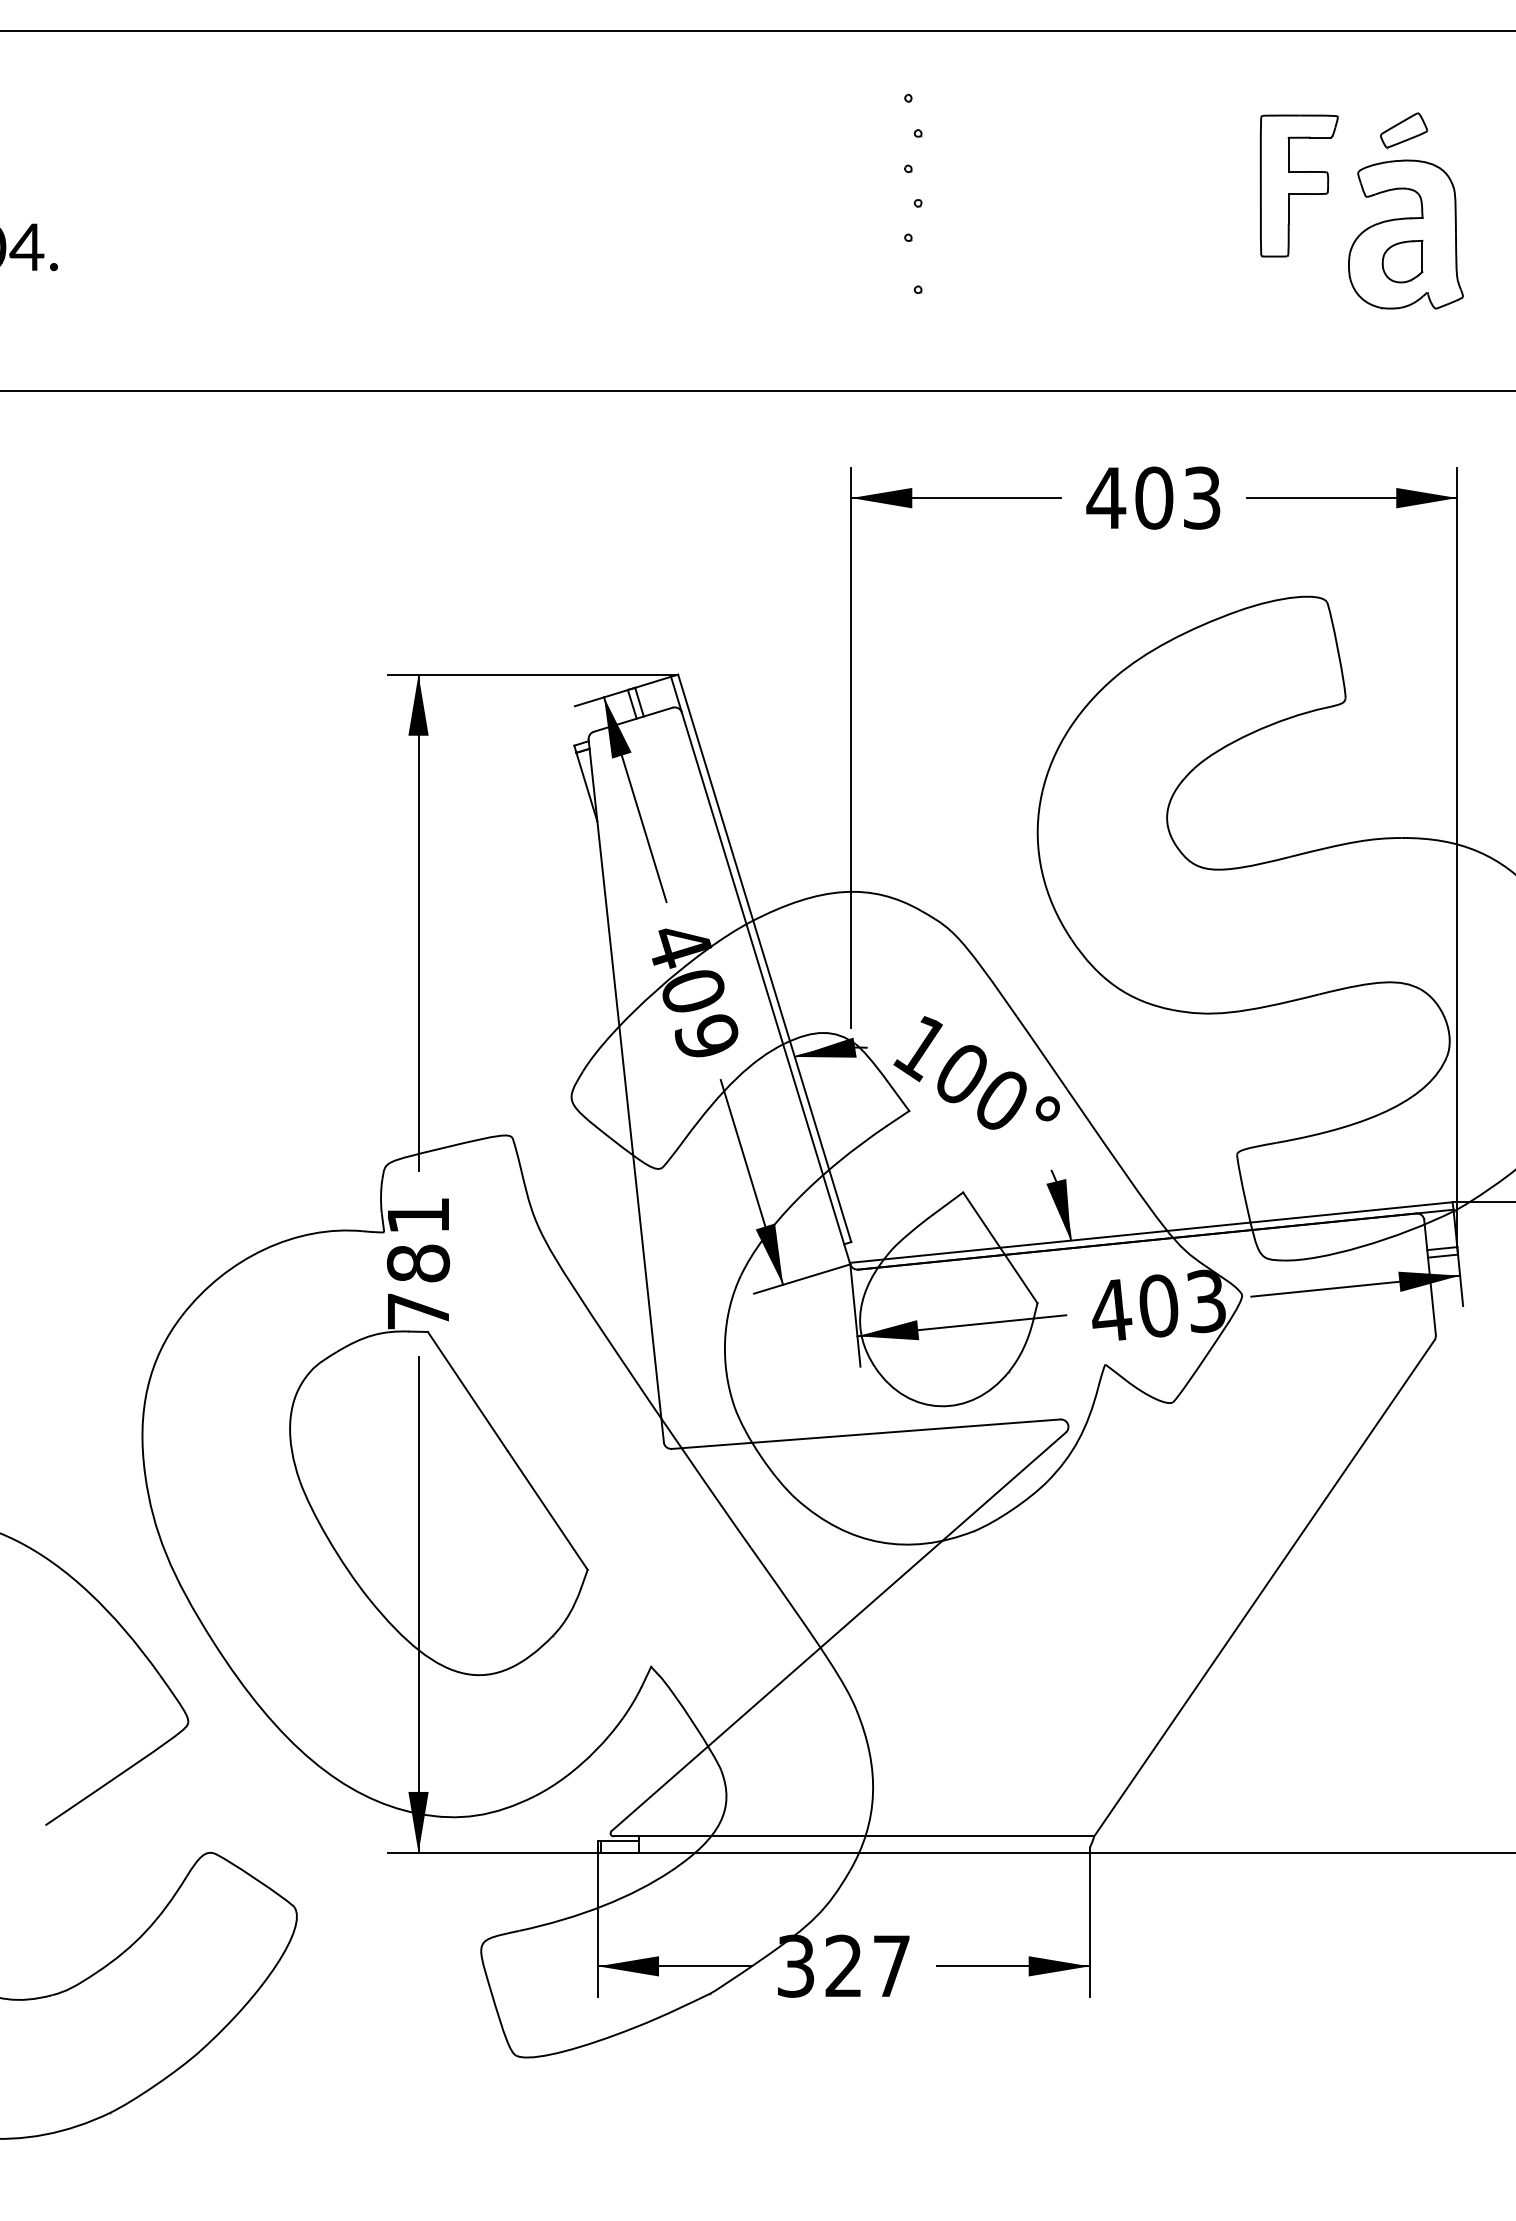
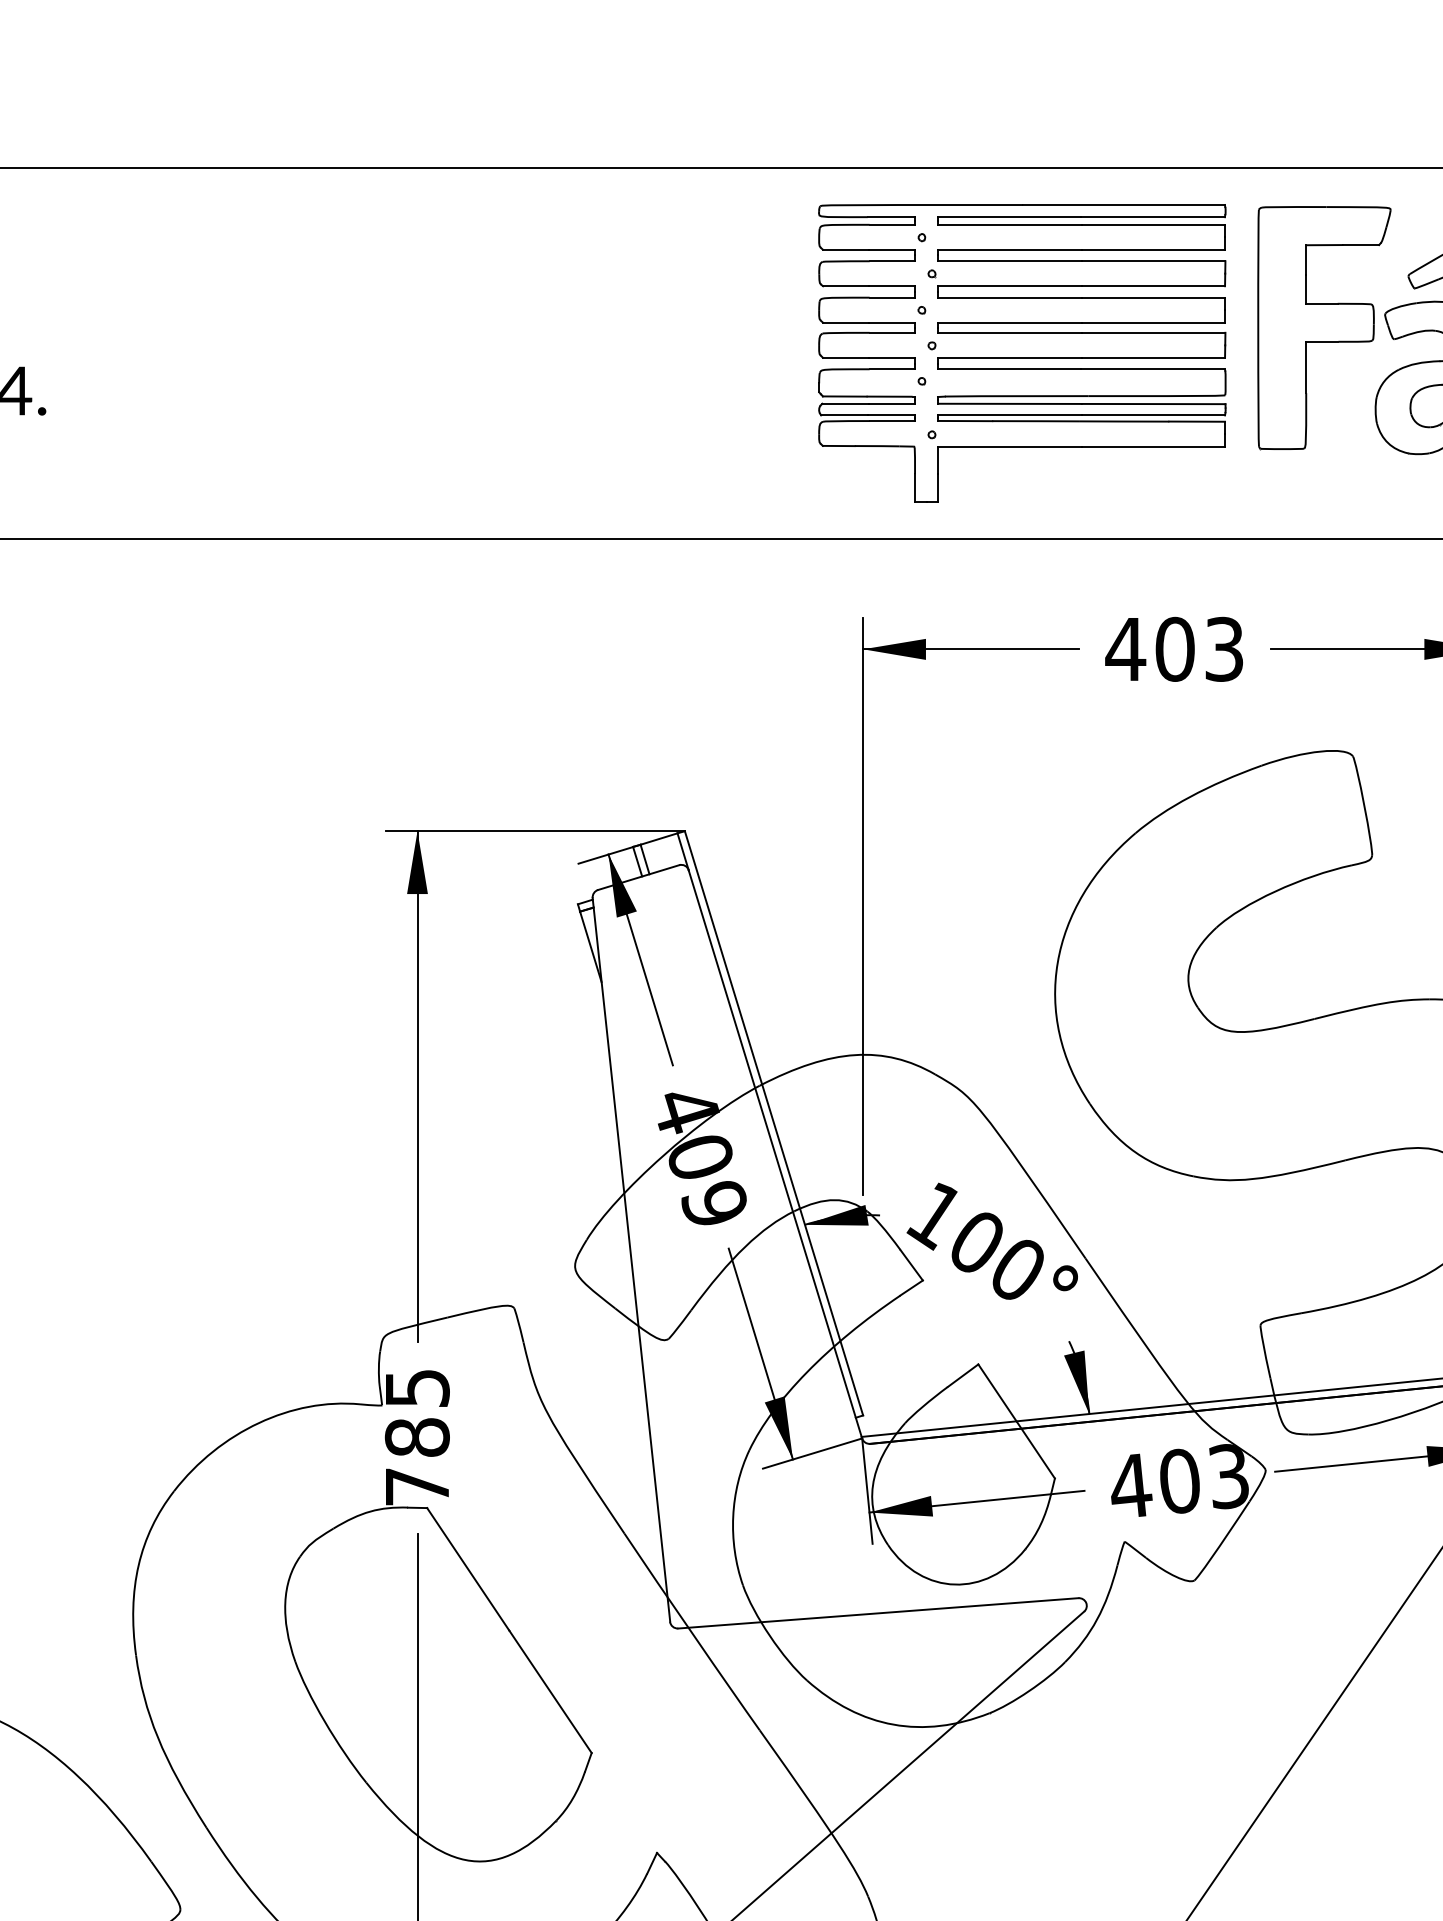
part: (1299, 185) -> (1324, 327), size x1.67
part: (1005, 210) -> (1021, 353), added
text: (419, 1215) -> (418, 1388), 781 -> 785

